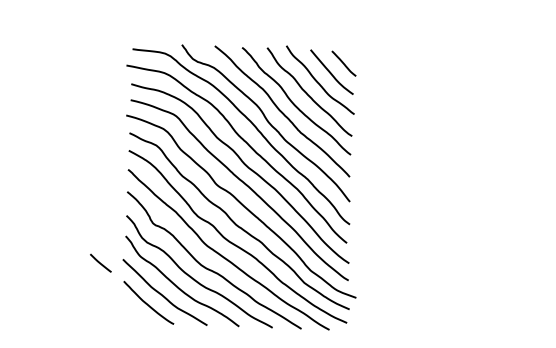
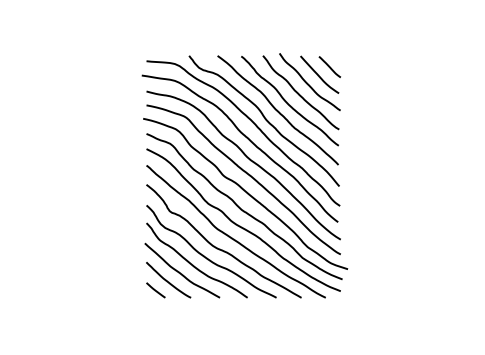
line: (100, 263) -> (155, 290), moved

